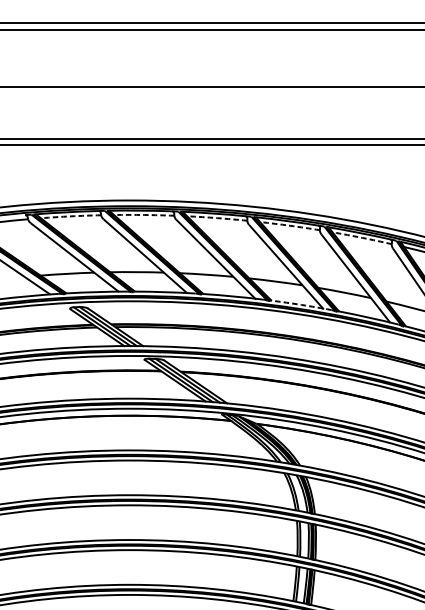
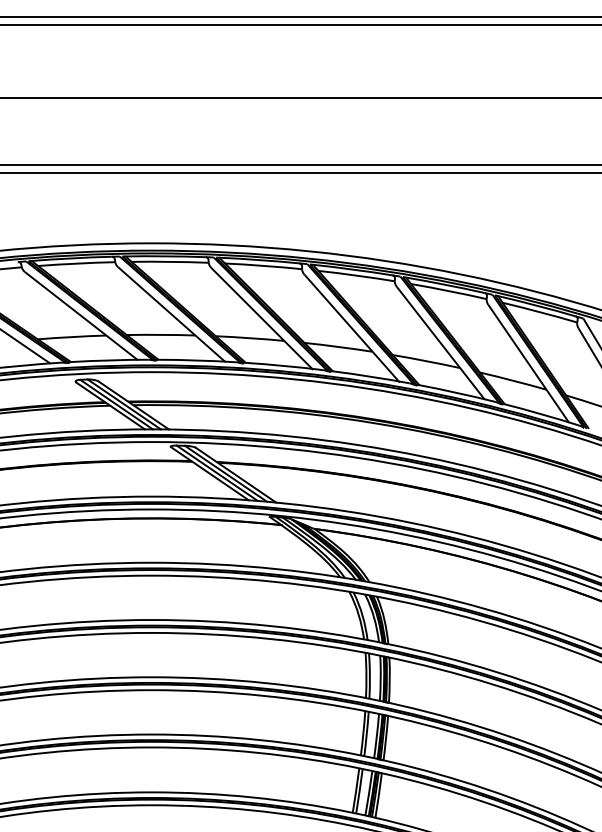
arc: (144, 214) -> (170, 261), dashed -> solid
arc: (70, 216) -> (76, 263), dashed -> solid
arc: (217, 217) -> (263, 265), dashed -> solid
arc: (289, 225) -> (356, 275), dashed -> solid
arc: (361, 238) -> (448, 291), dashed -> solid
arc: (301, 304) -> (371, 376), dashed -> solid

